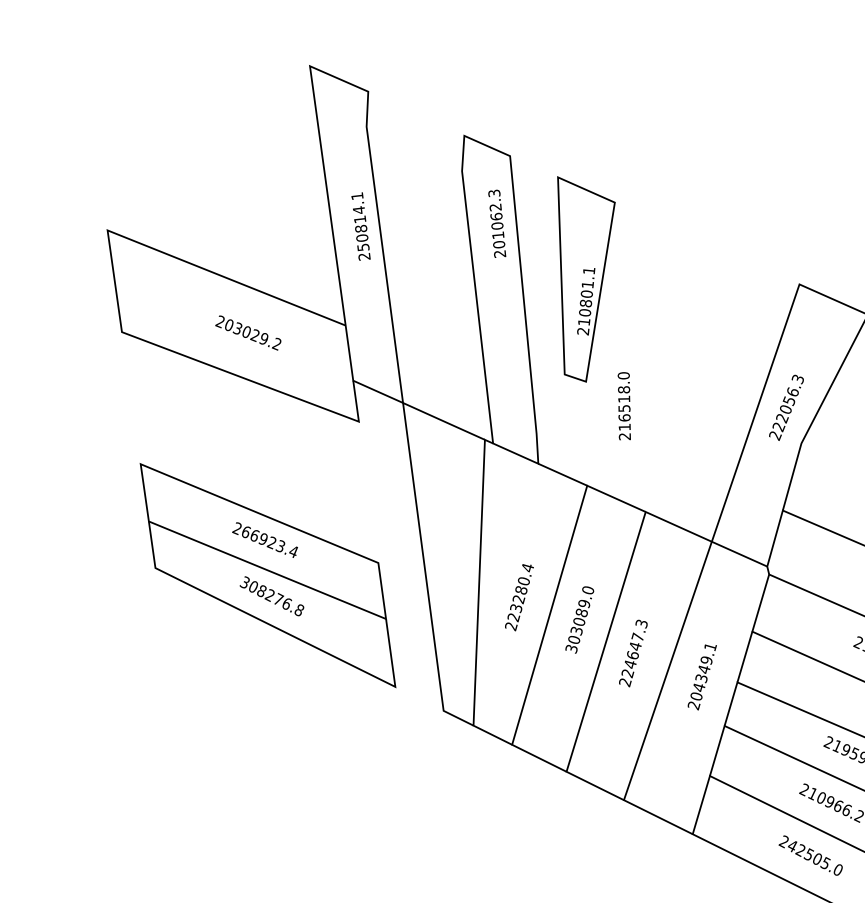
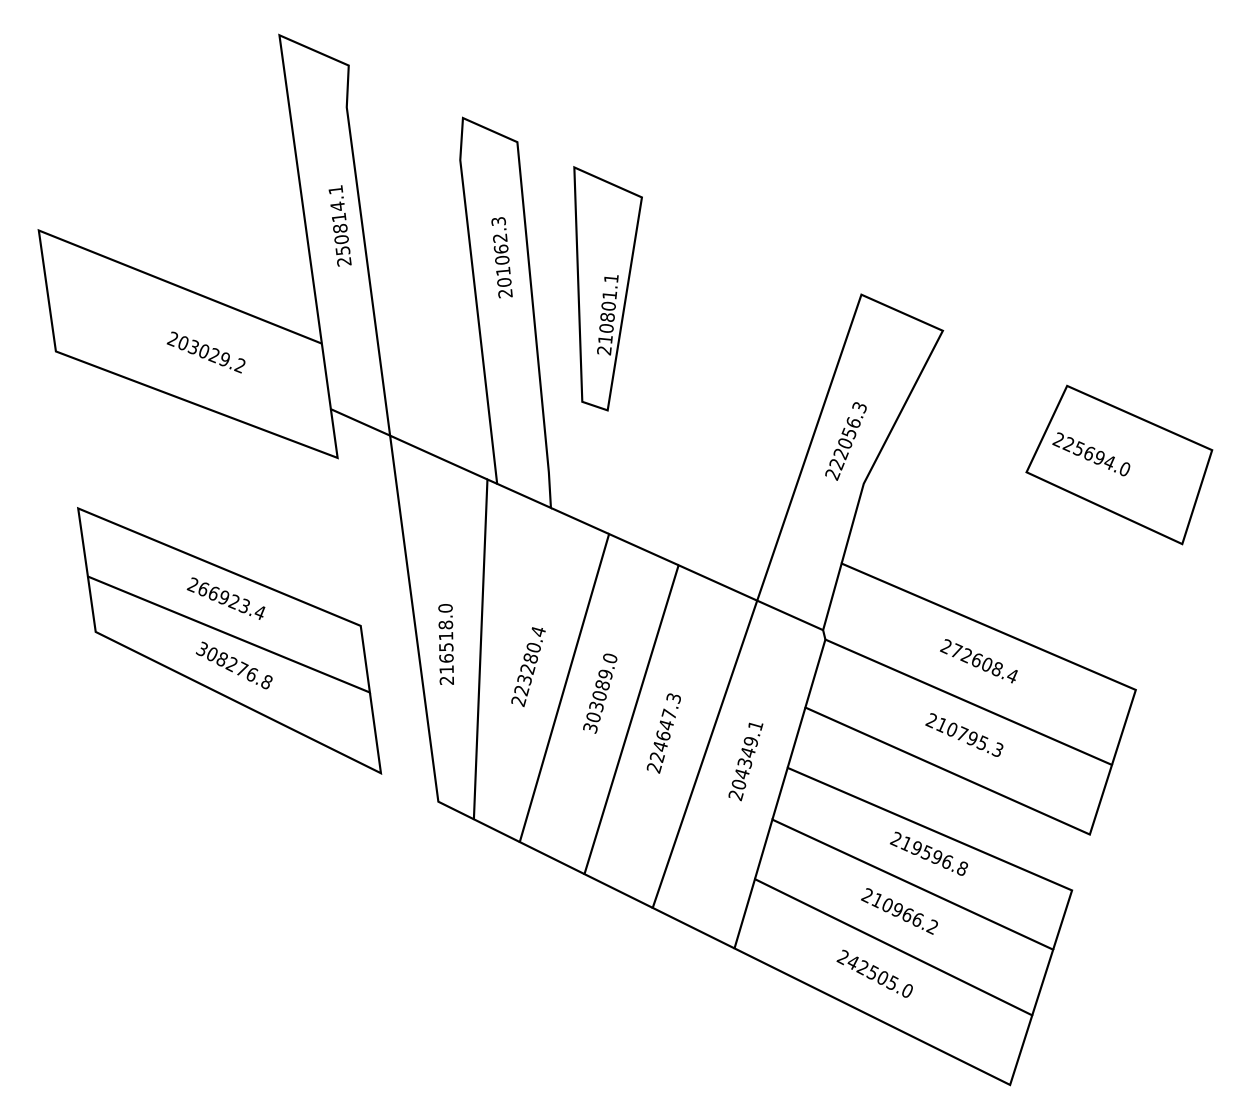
text: (496, 223) -> (501, 257), moved
text: (623, 406) -> (445, 644), moved

